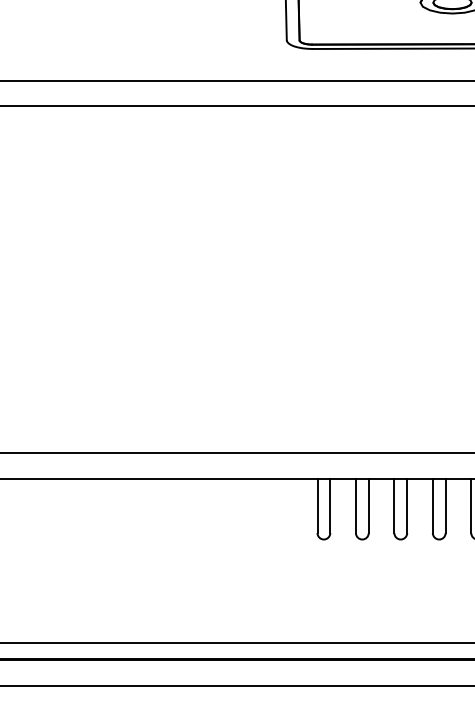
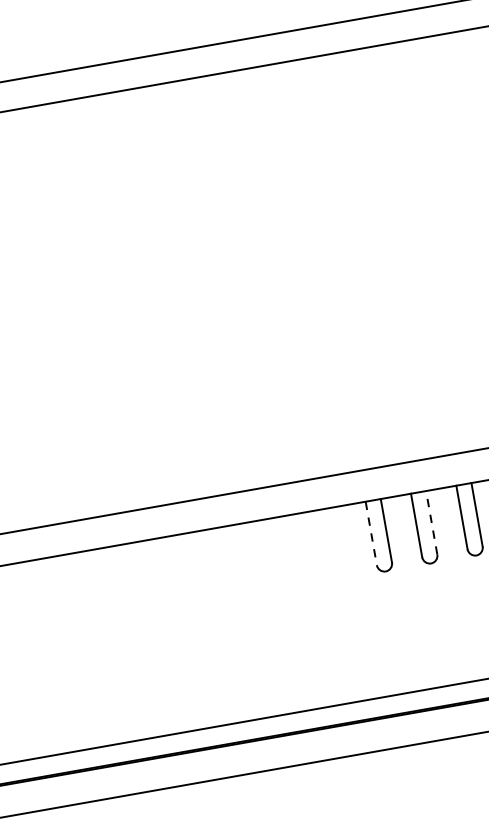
line: (317, 506) -> (371, 533), solid -> dashed
line: (368, 506) -> (431, 523), solid -> dashed

